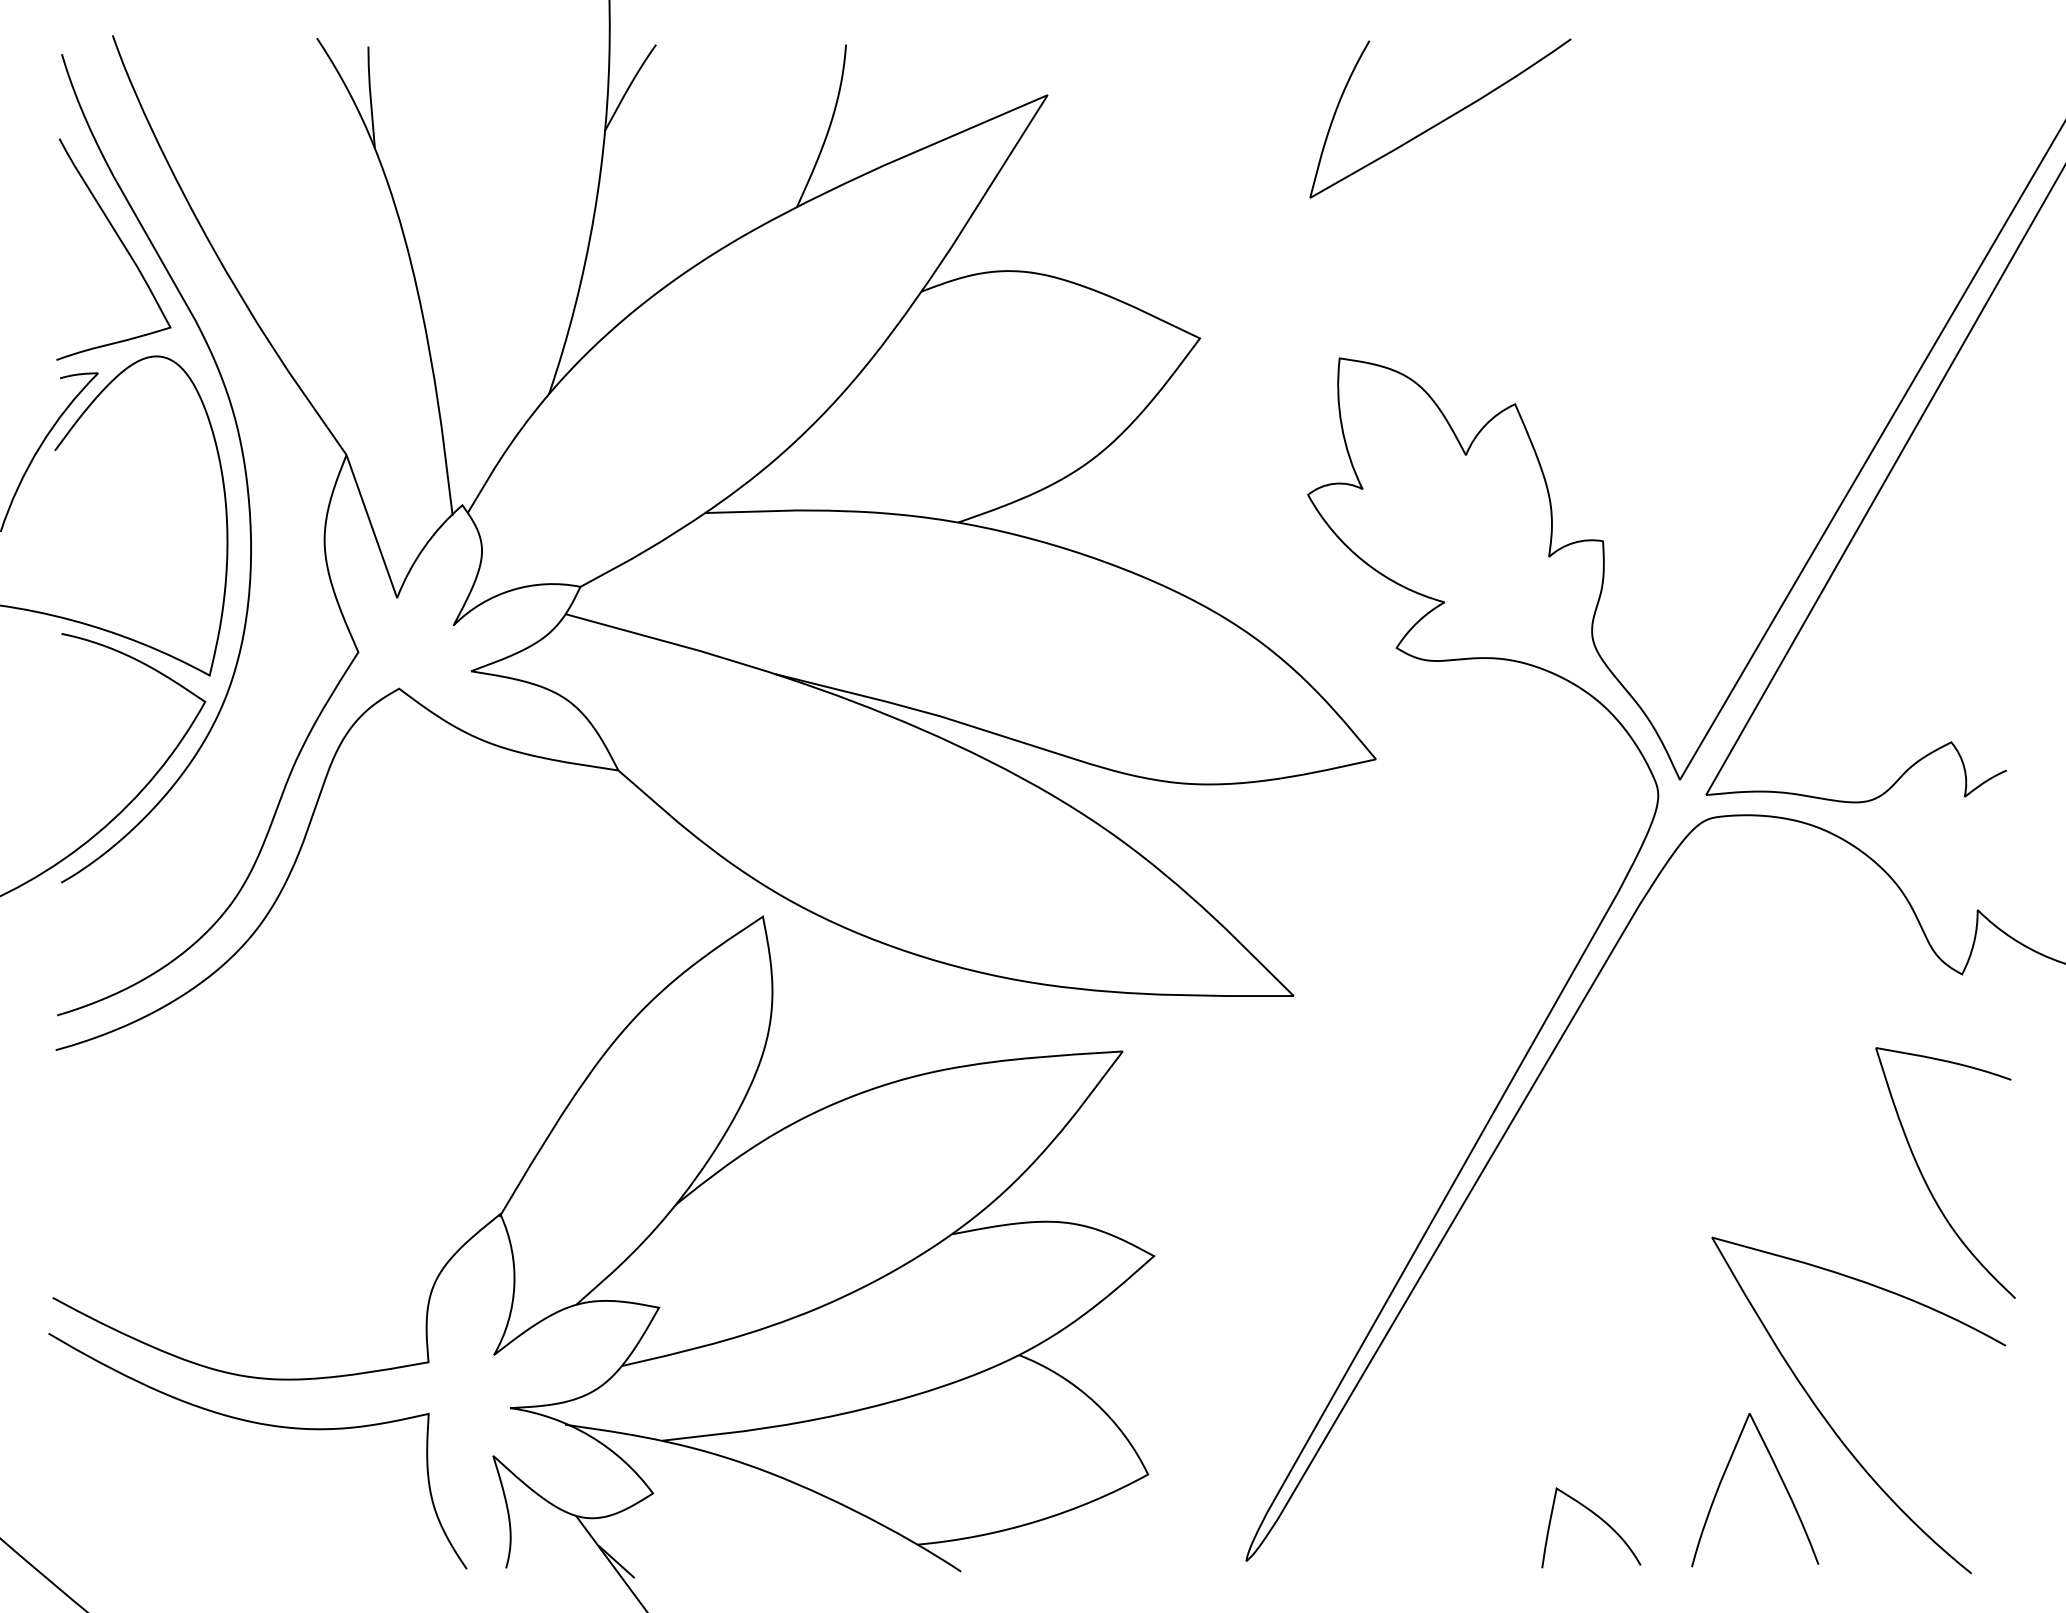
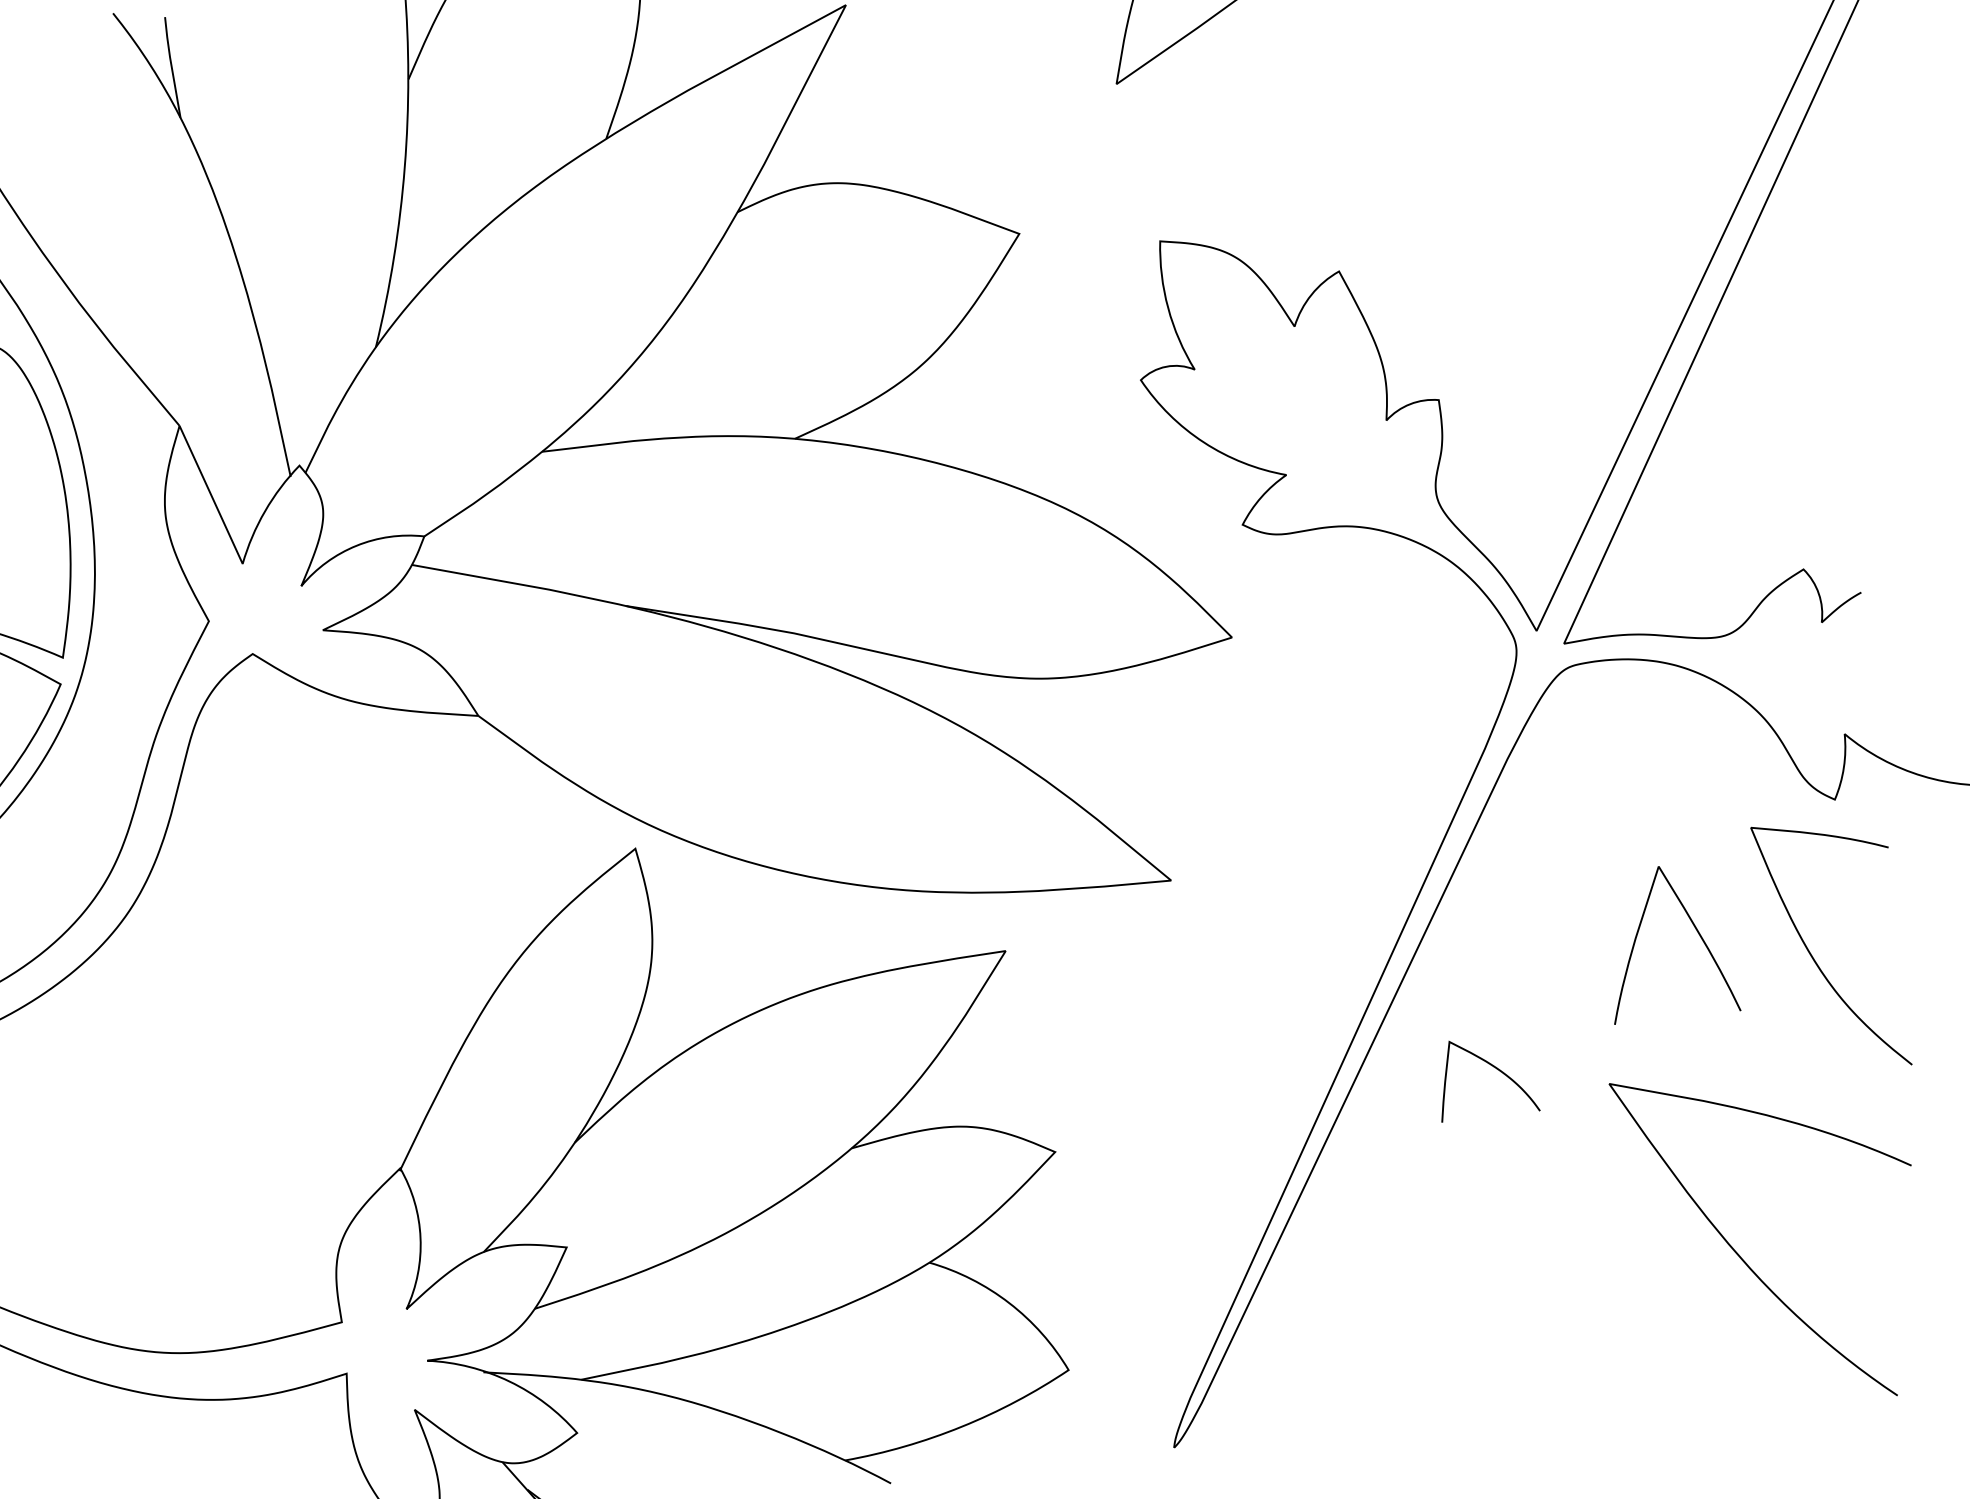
curve: (1926, 1181) -> (1813, 956), moved
curve: (1781, 1481) -> (1696, 931), moved
curve: (1597, 1517) -> (1492, 1067), moved

